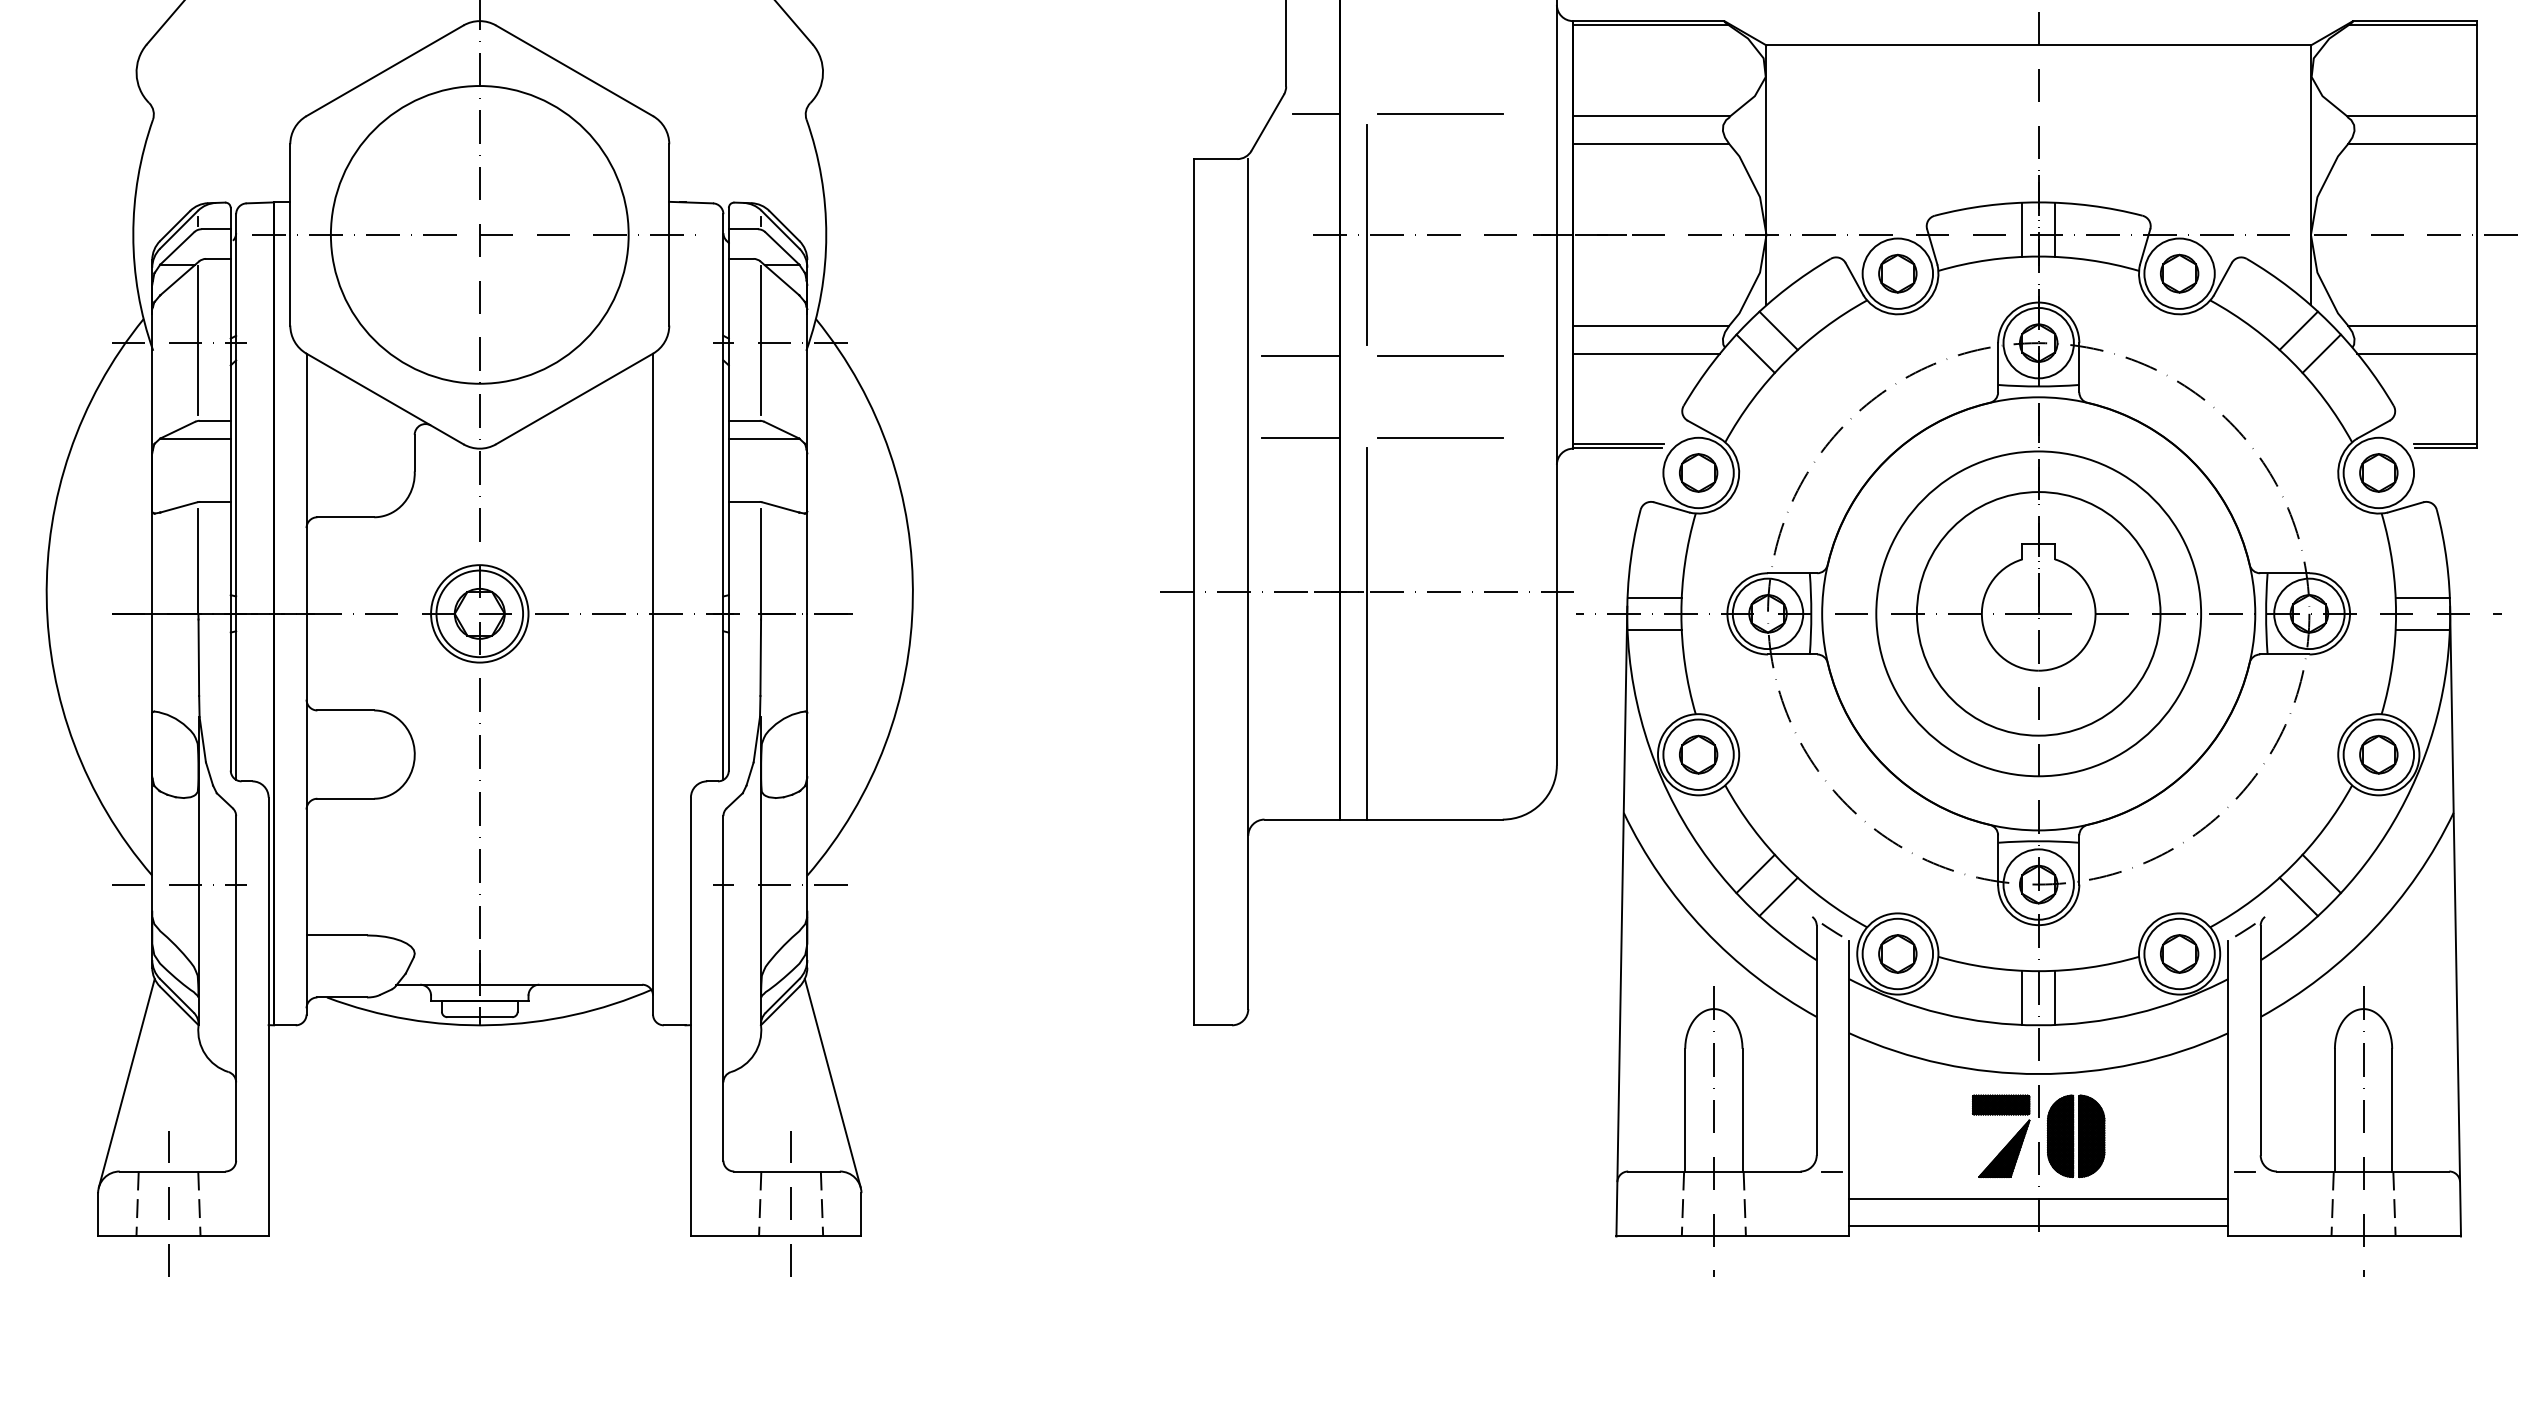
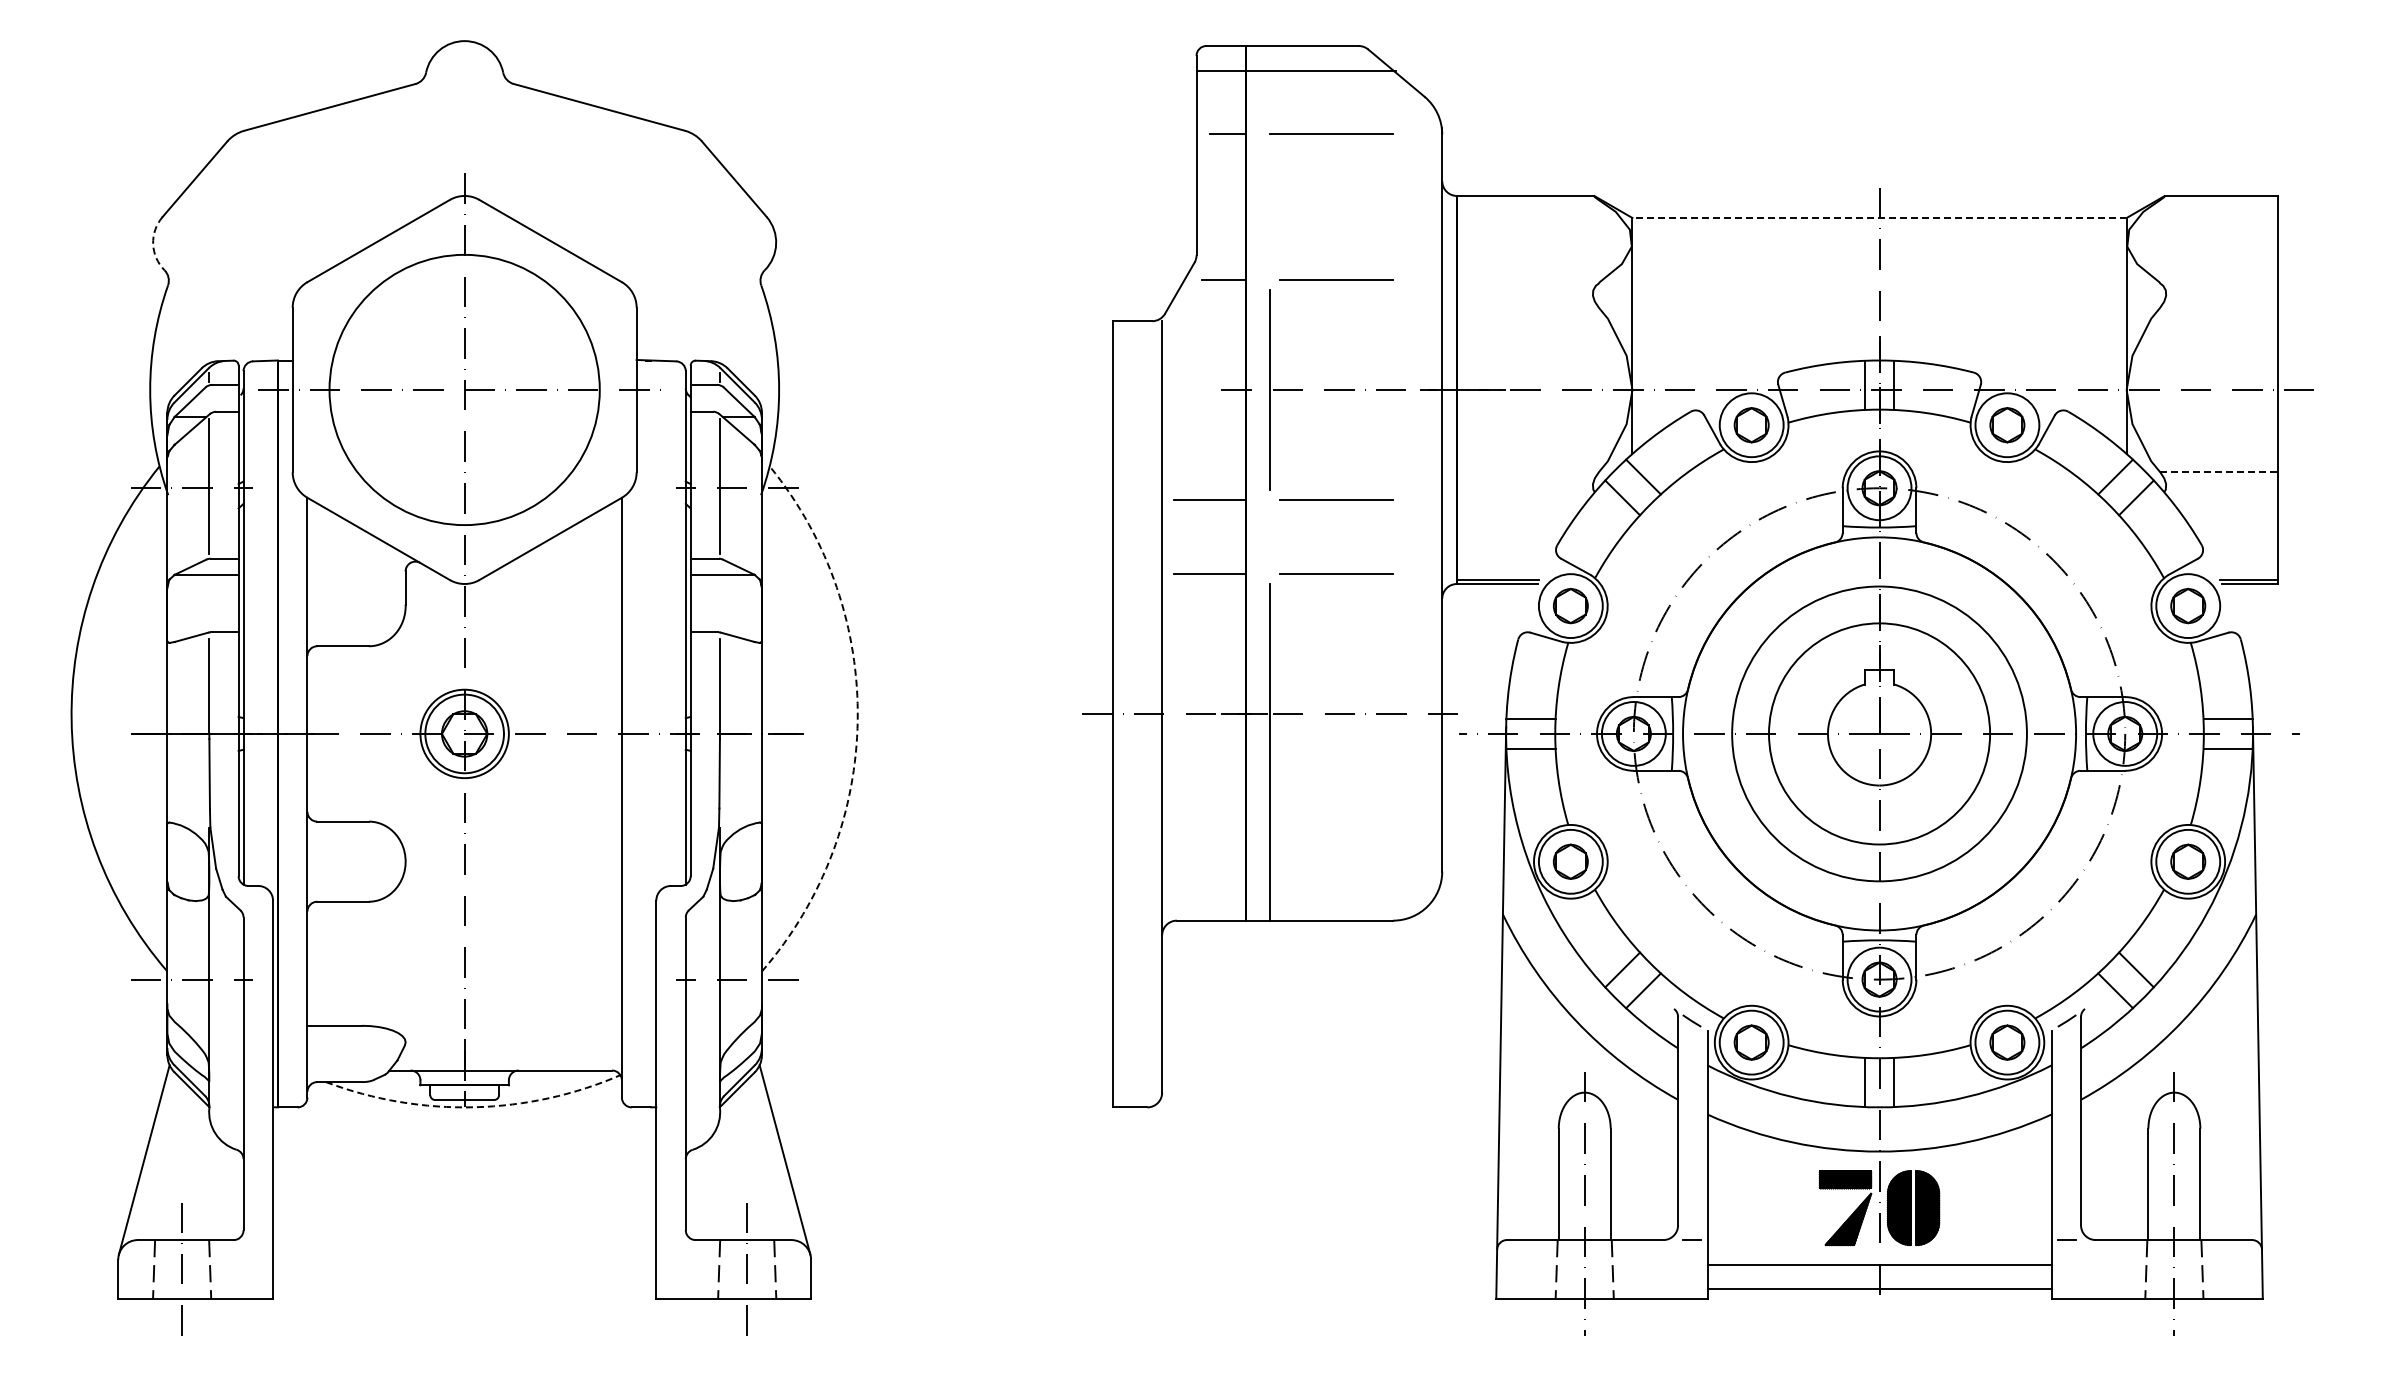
line: (1650, 25) -> (1527, 199), removed
line: (2412, 25) -> (2218, 199), removed
line: (2038, 45) -> (1879, 218), solid -> dashed
arc: (136, 74) -> (153, 244), solid -> dashed
line: (1650, 116) -> (1527, 282), removed
line: (2412, 116) -> (2218, 282), removed
line: (1650, 144) -> (1527, 307), removed
line: (2412, 144) -> (2218, 307), removed
line: (1650, 325) -> (1527, 472), removed
line: (2412, 325) -> (2218, 472), solid -> dashed
line: (1646, 353) -> (1523, 497), removed
line: (2416, 353) -> (2222, 497), removed
arc: (912, 599) -> (857, 720), solid -> dashed
arc: (490, 1025) -> (474, 1107), solid -> dashed

